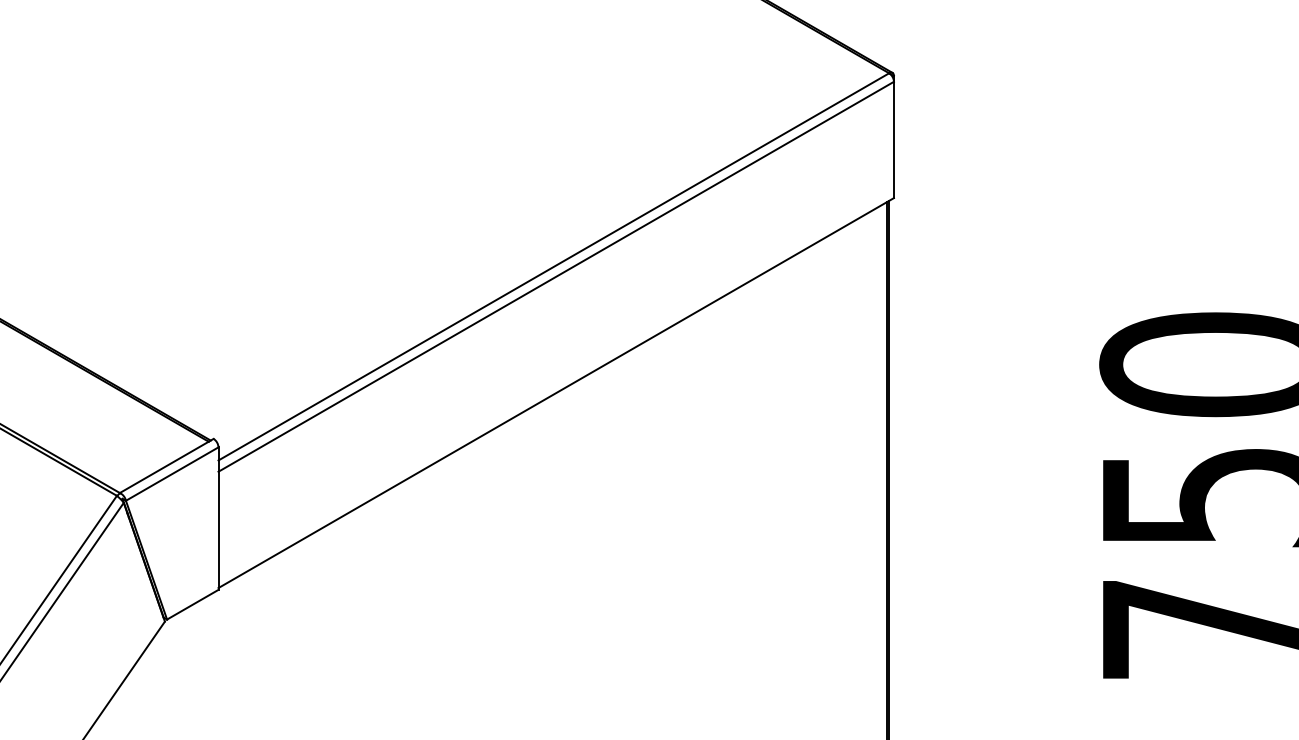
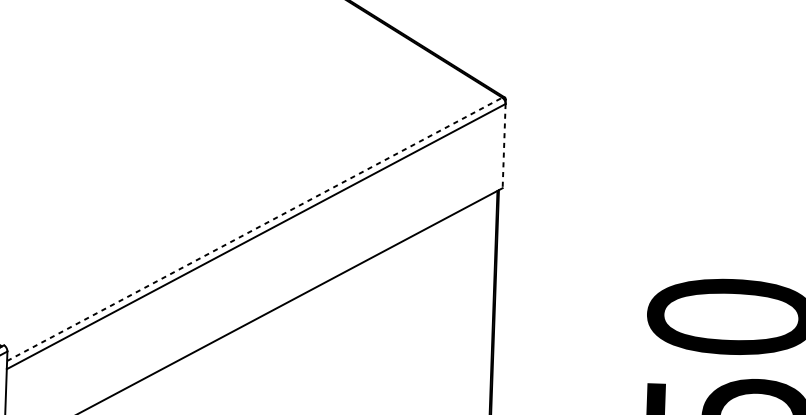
line: (893, 140) -> (503, 146), solid -> dashed
line: (554, 266) -> (255, 229), solid -> dashed

